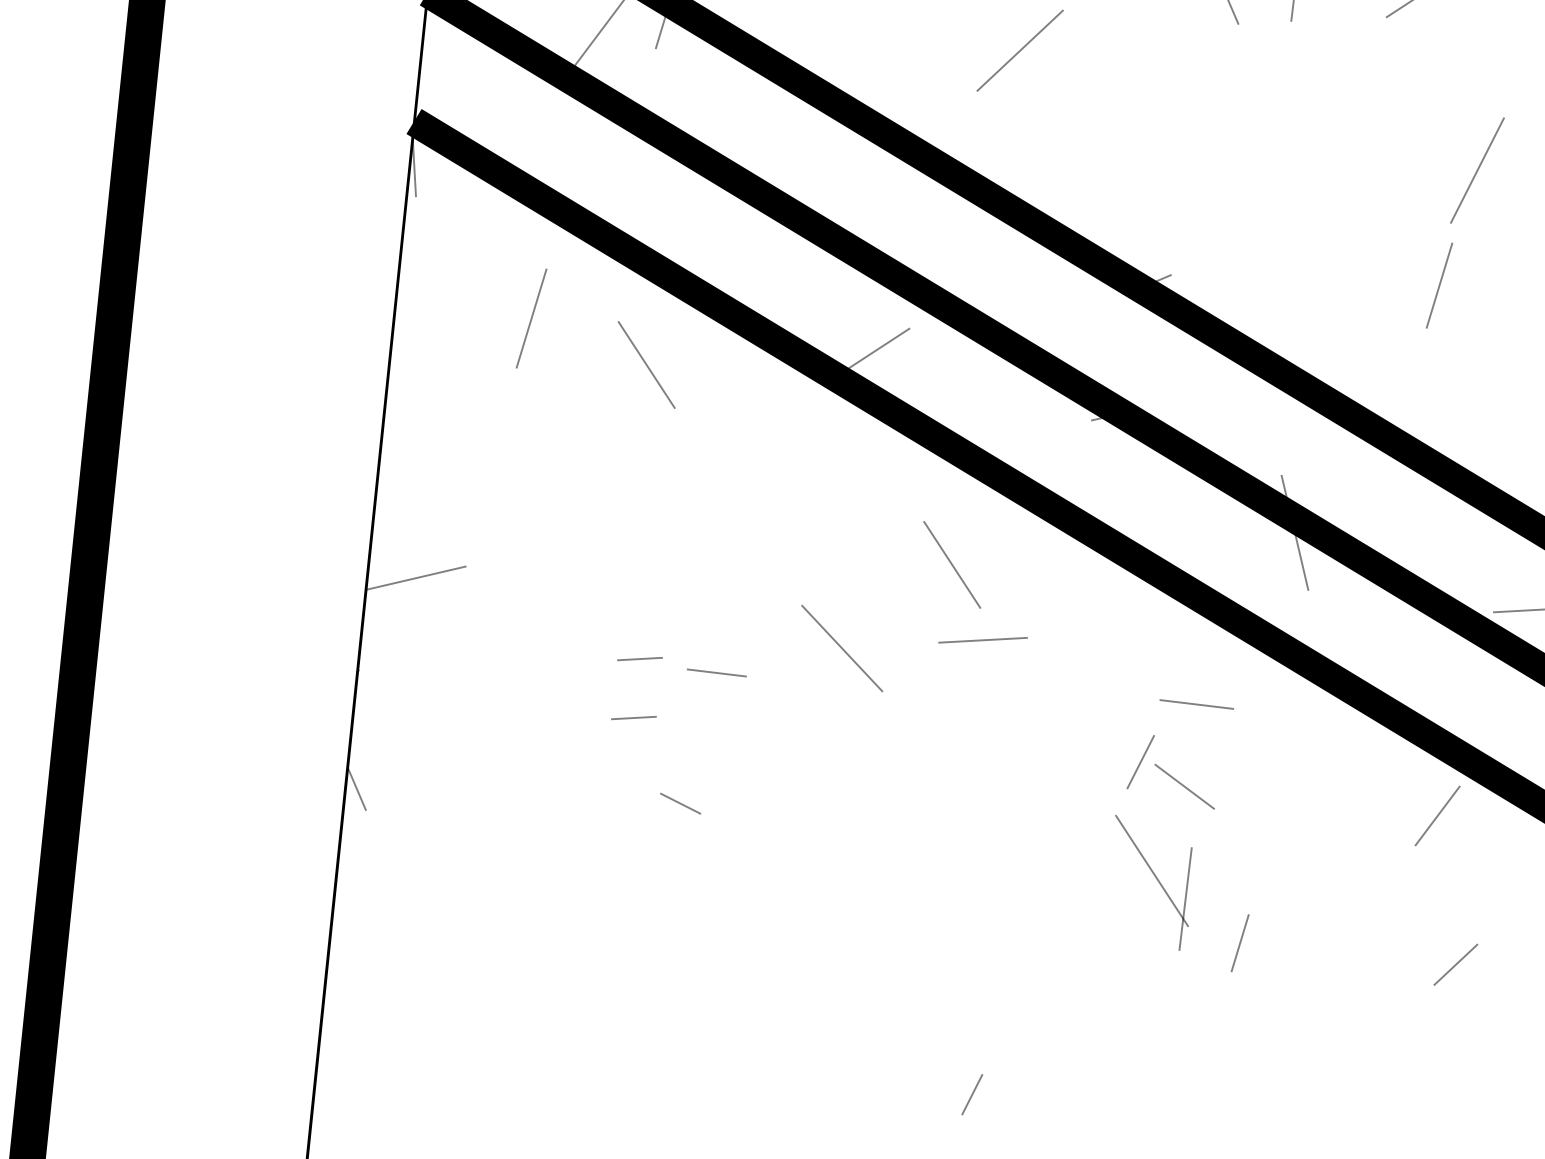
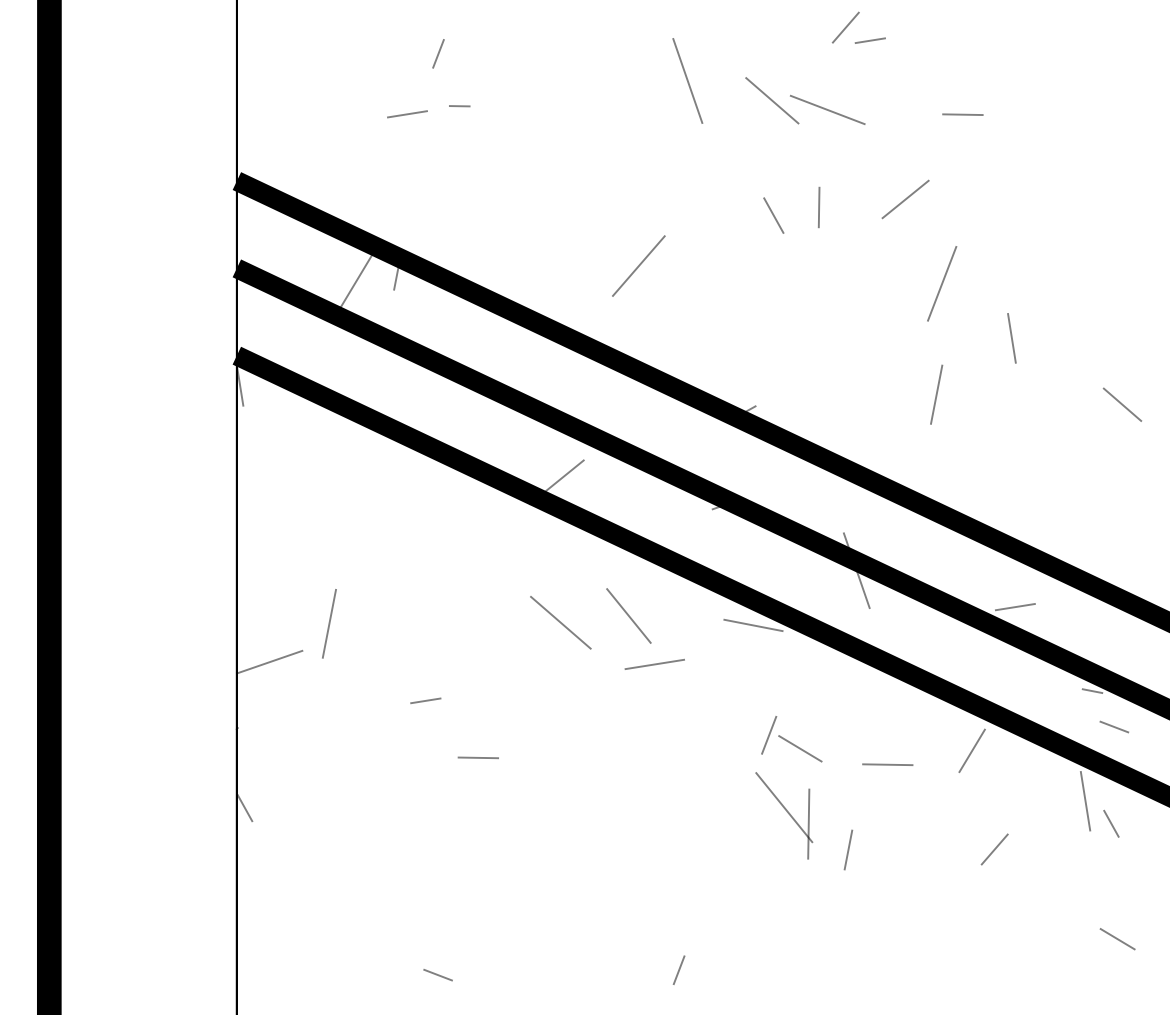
line: (1478, 170) -> (942, 283), moved
line: (531, 318) -> (329, 623), moved
line: (646, 364) -> (409, 502), removed
line: (1134, 597) -> (753, 625), added
line: (841, 648) -> (560, 622), moved
line: (715, 672) -> (477, 757), moved
line: (1196, 704) -> (887, 764), moved
line: (633, 717) -> (425, 740), removed
line: (679, 804) -> (437, 975), moved

